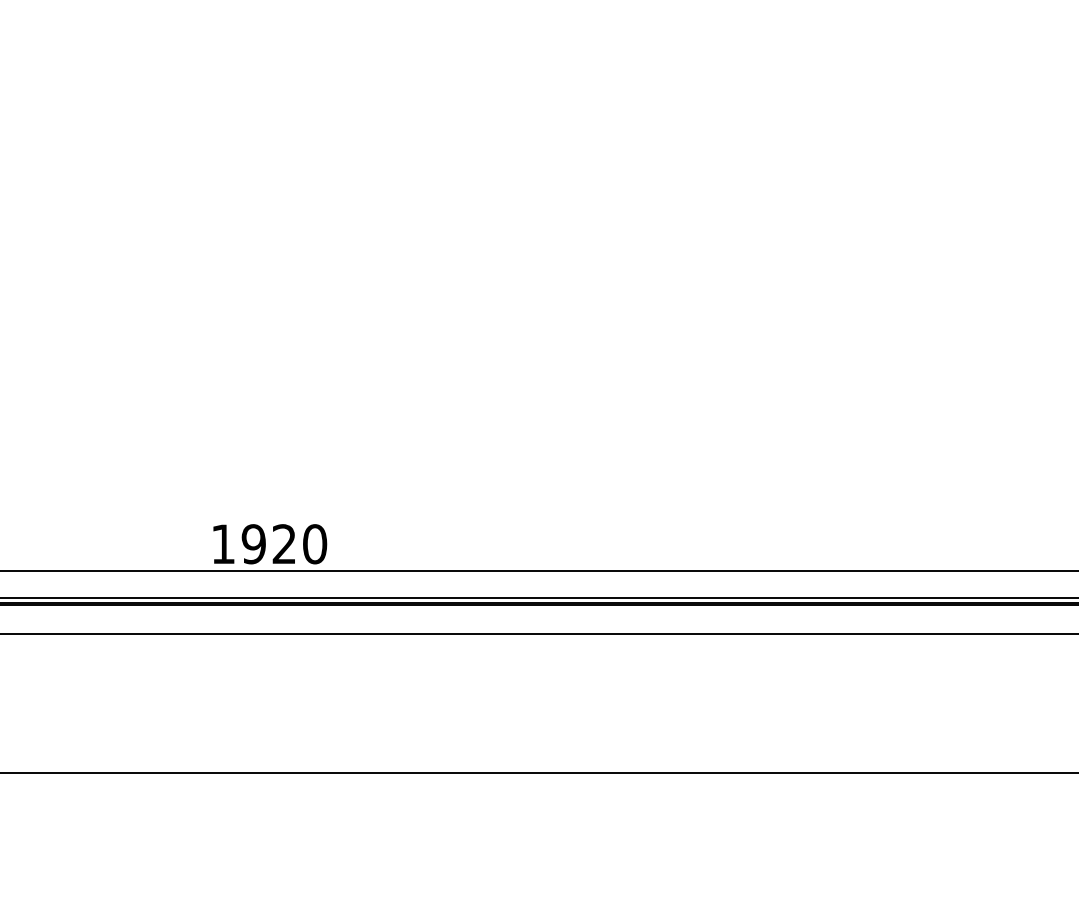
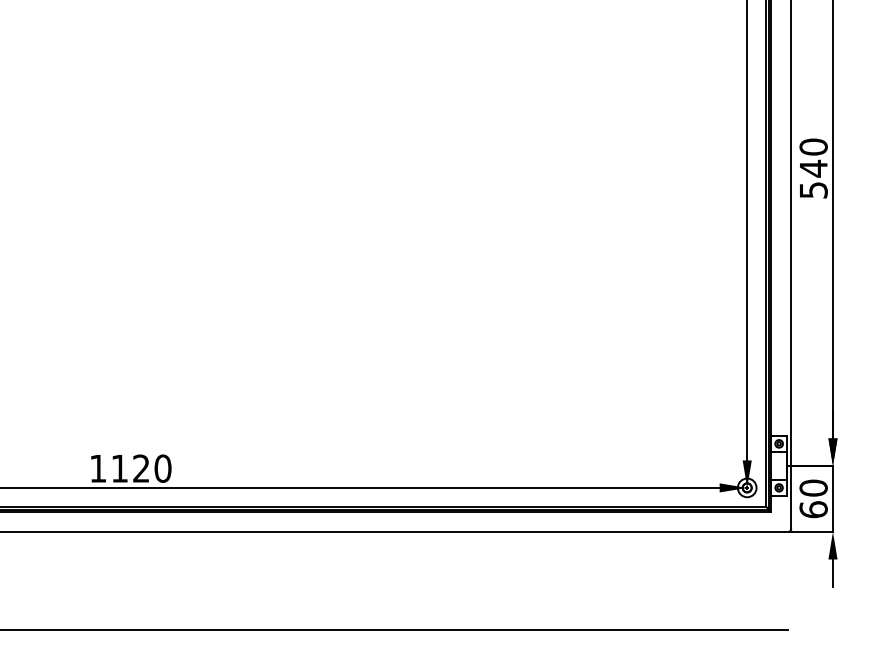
text: (253, 543) -> (119, 468), 1920 -> 1120

